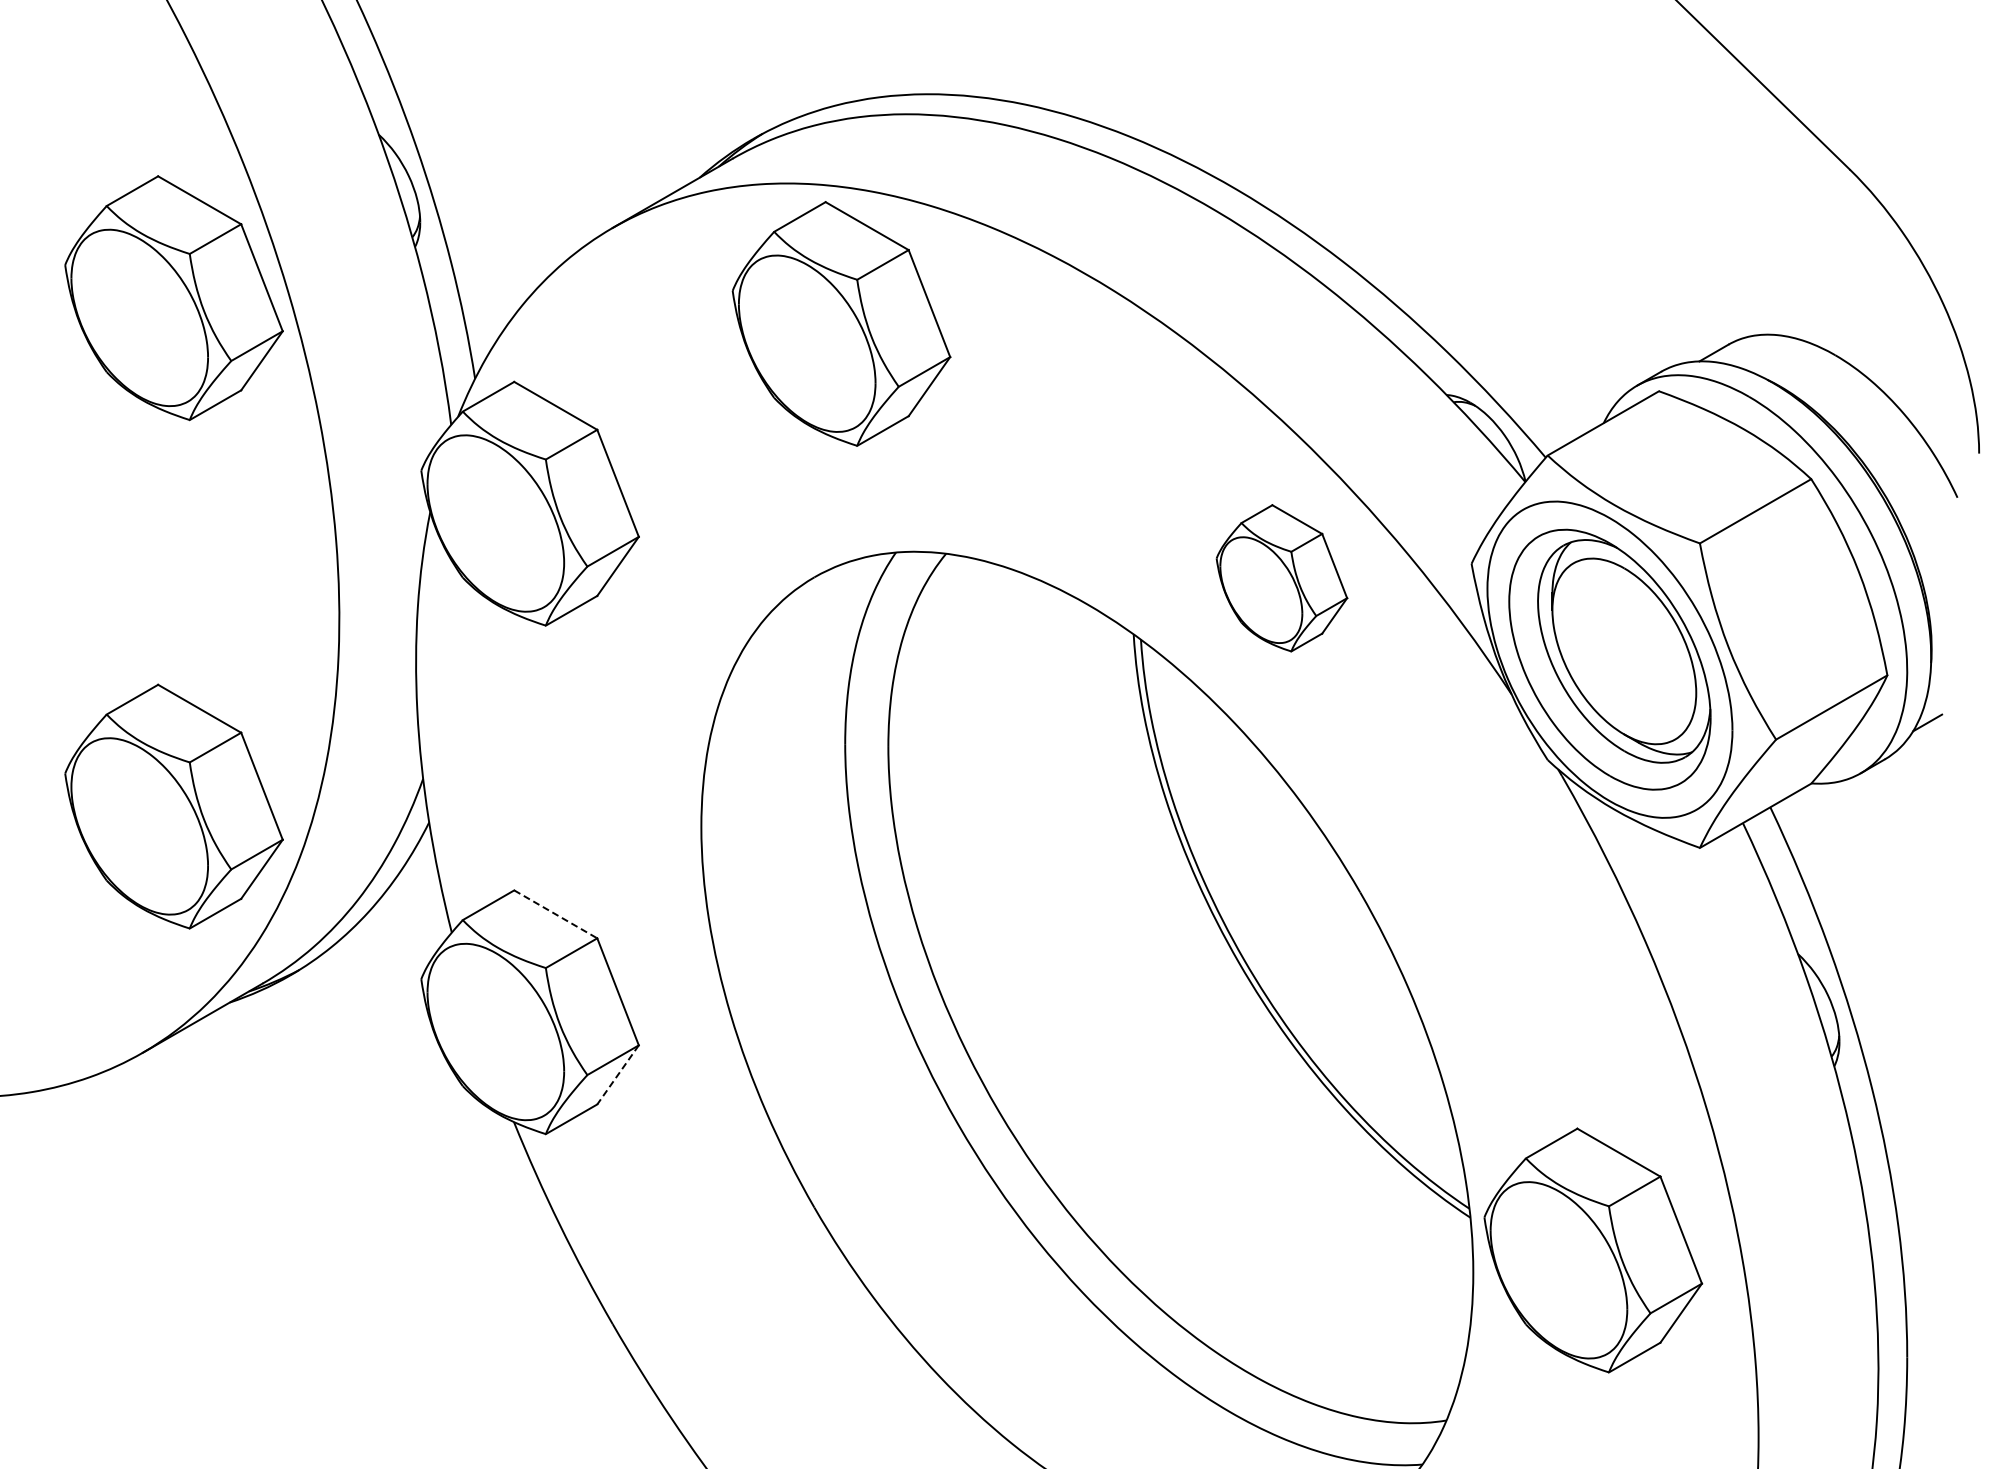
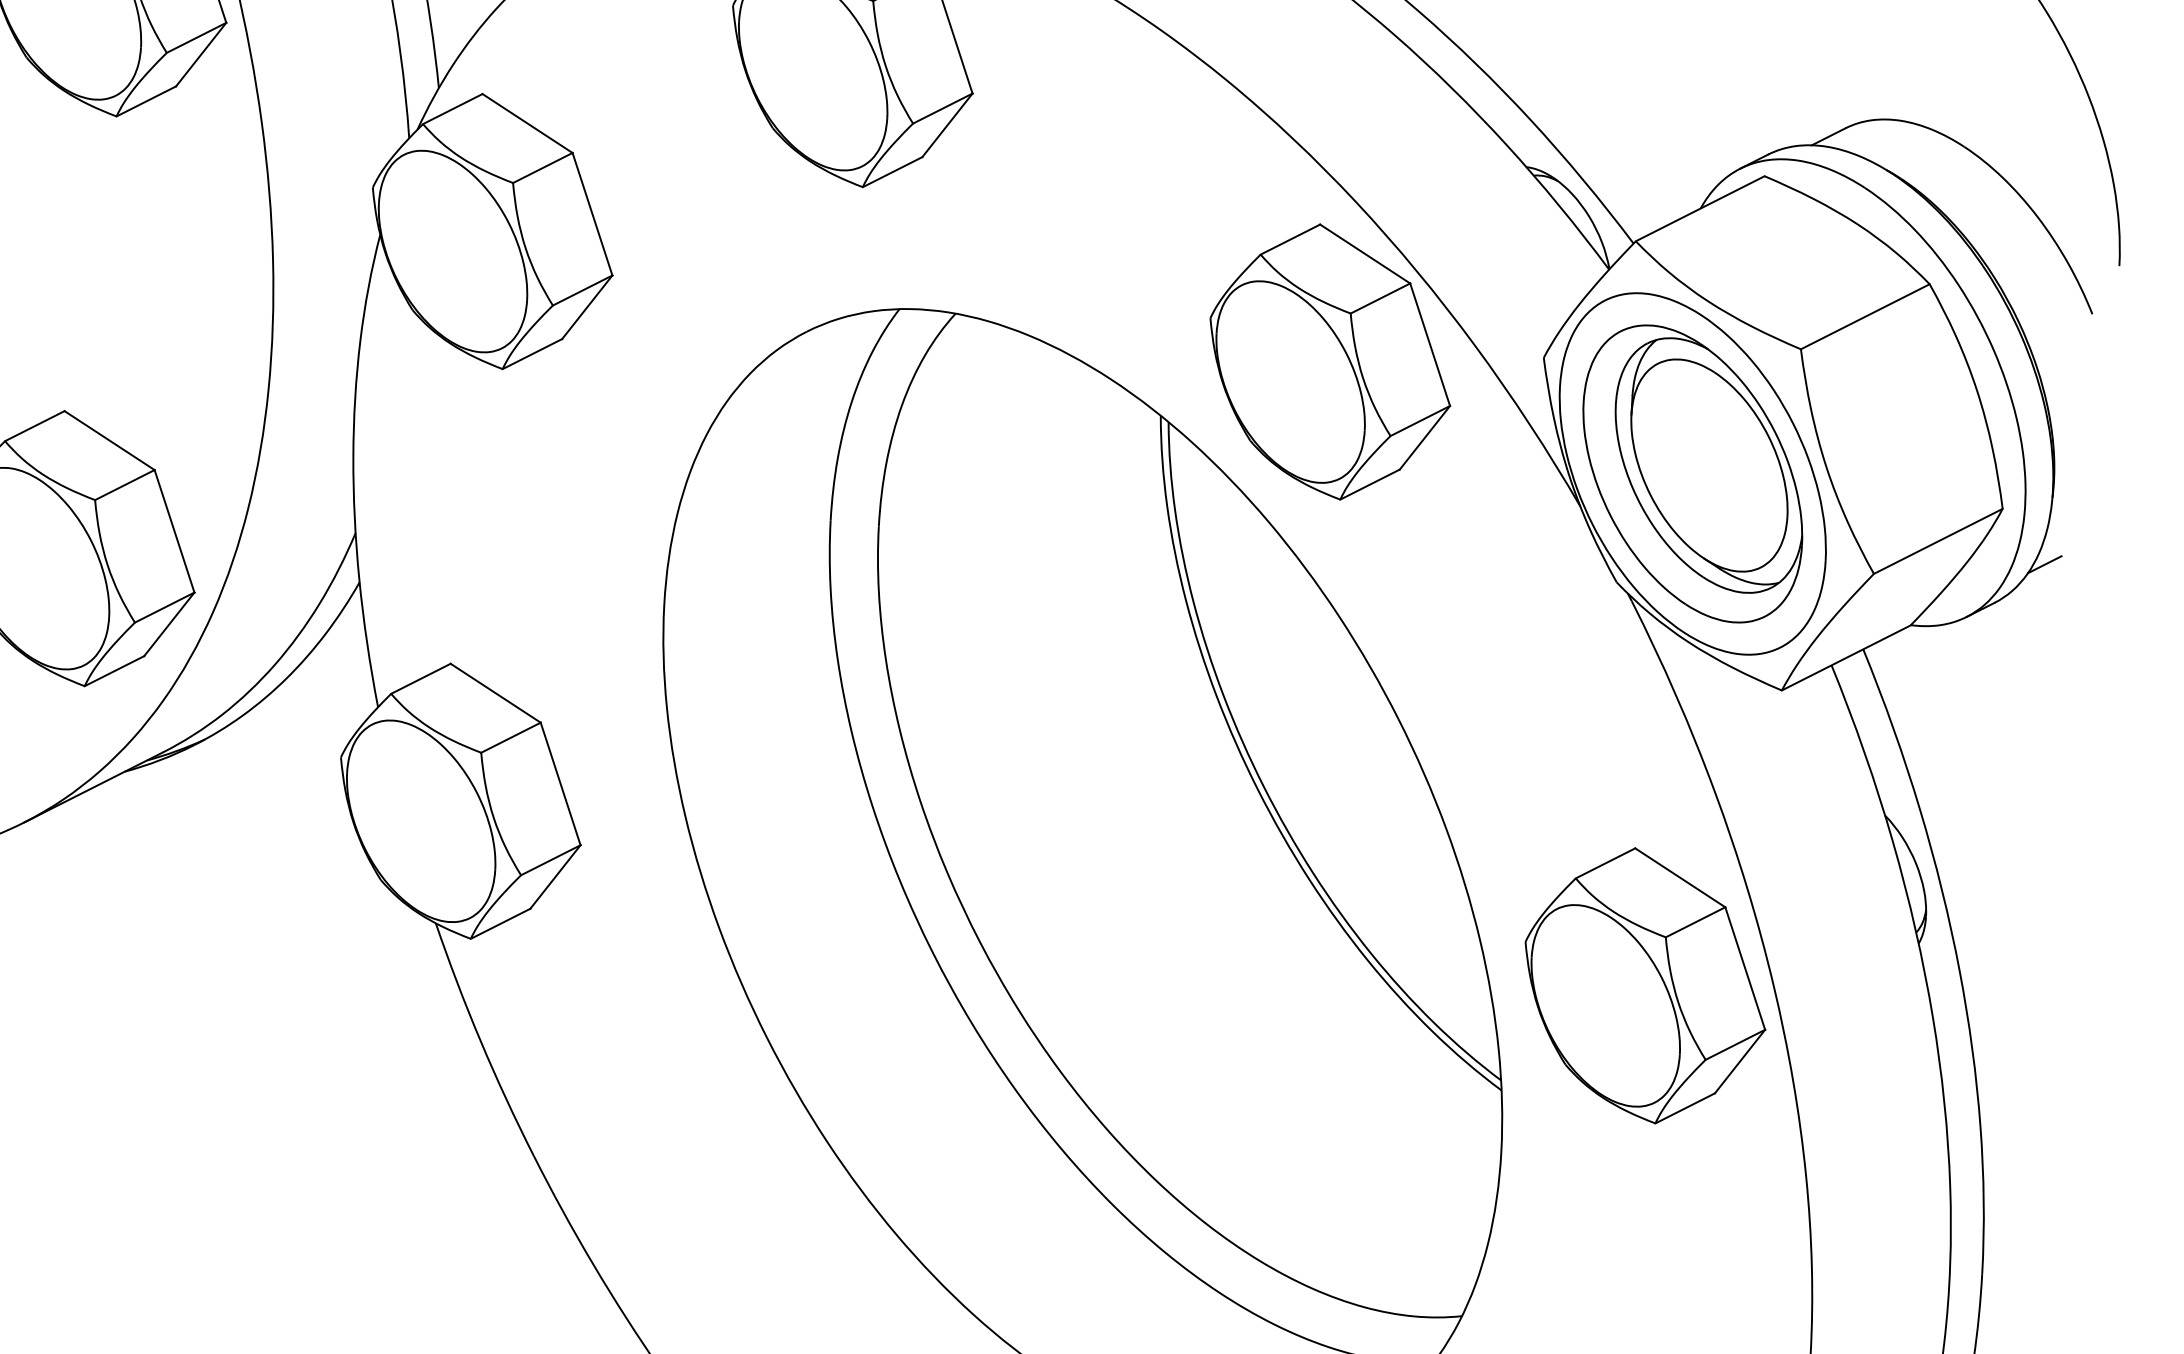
part: (1281, 578) -> (1329, 362), size x1.67
line: (555, 914) -> (495, 693), dashed -> solid
line: (617, 1075) -> (554, 877), dashed -> solid
part: (1593, 1250) -> (1645, 985), moved

